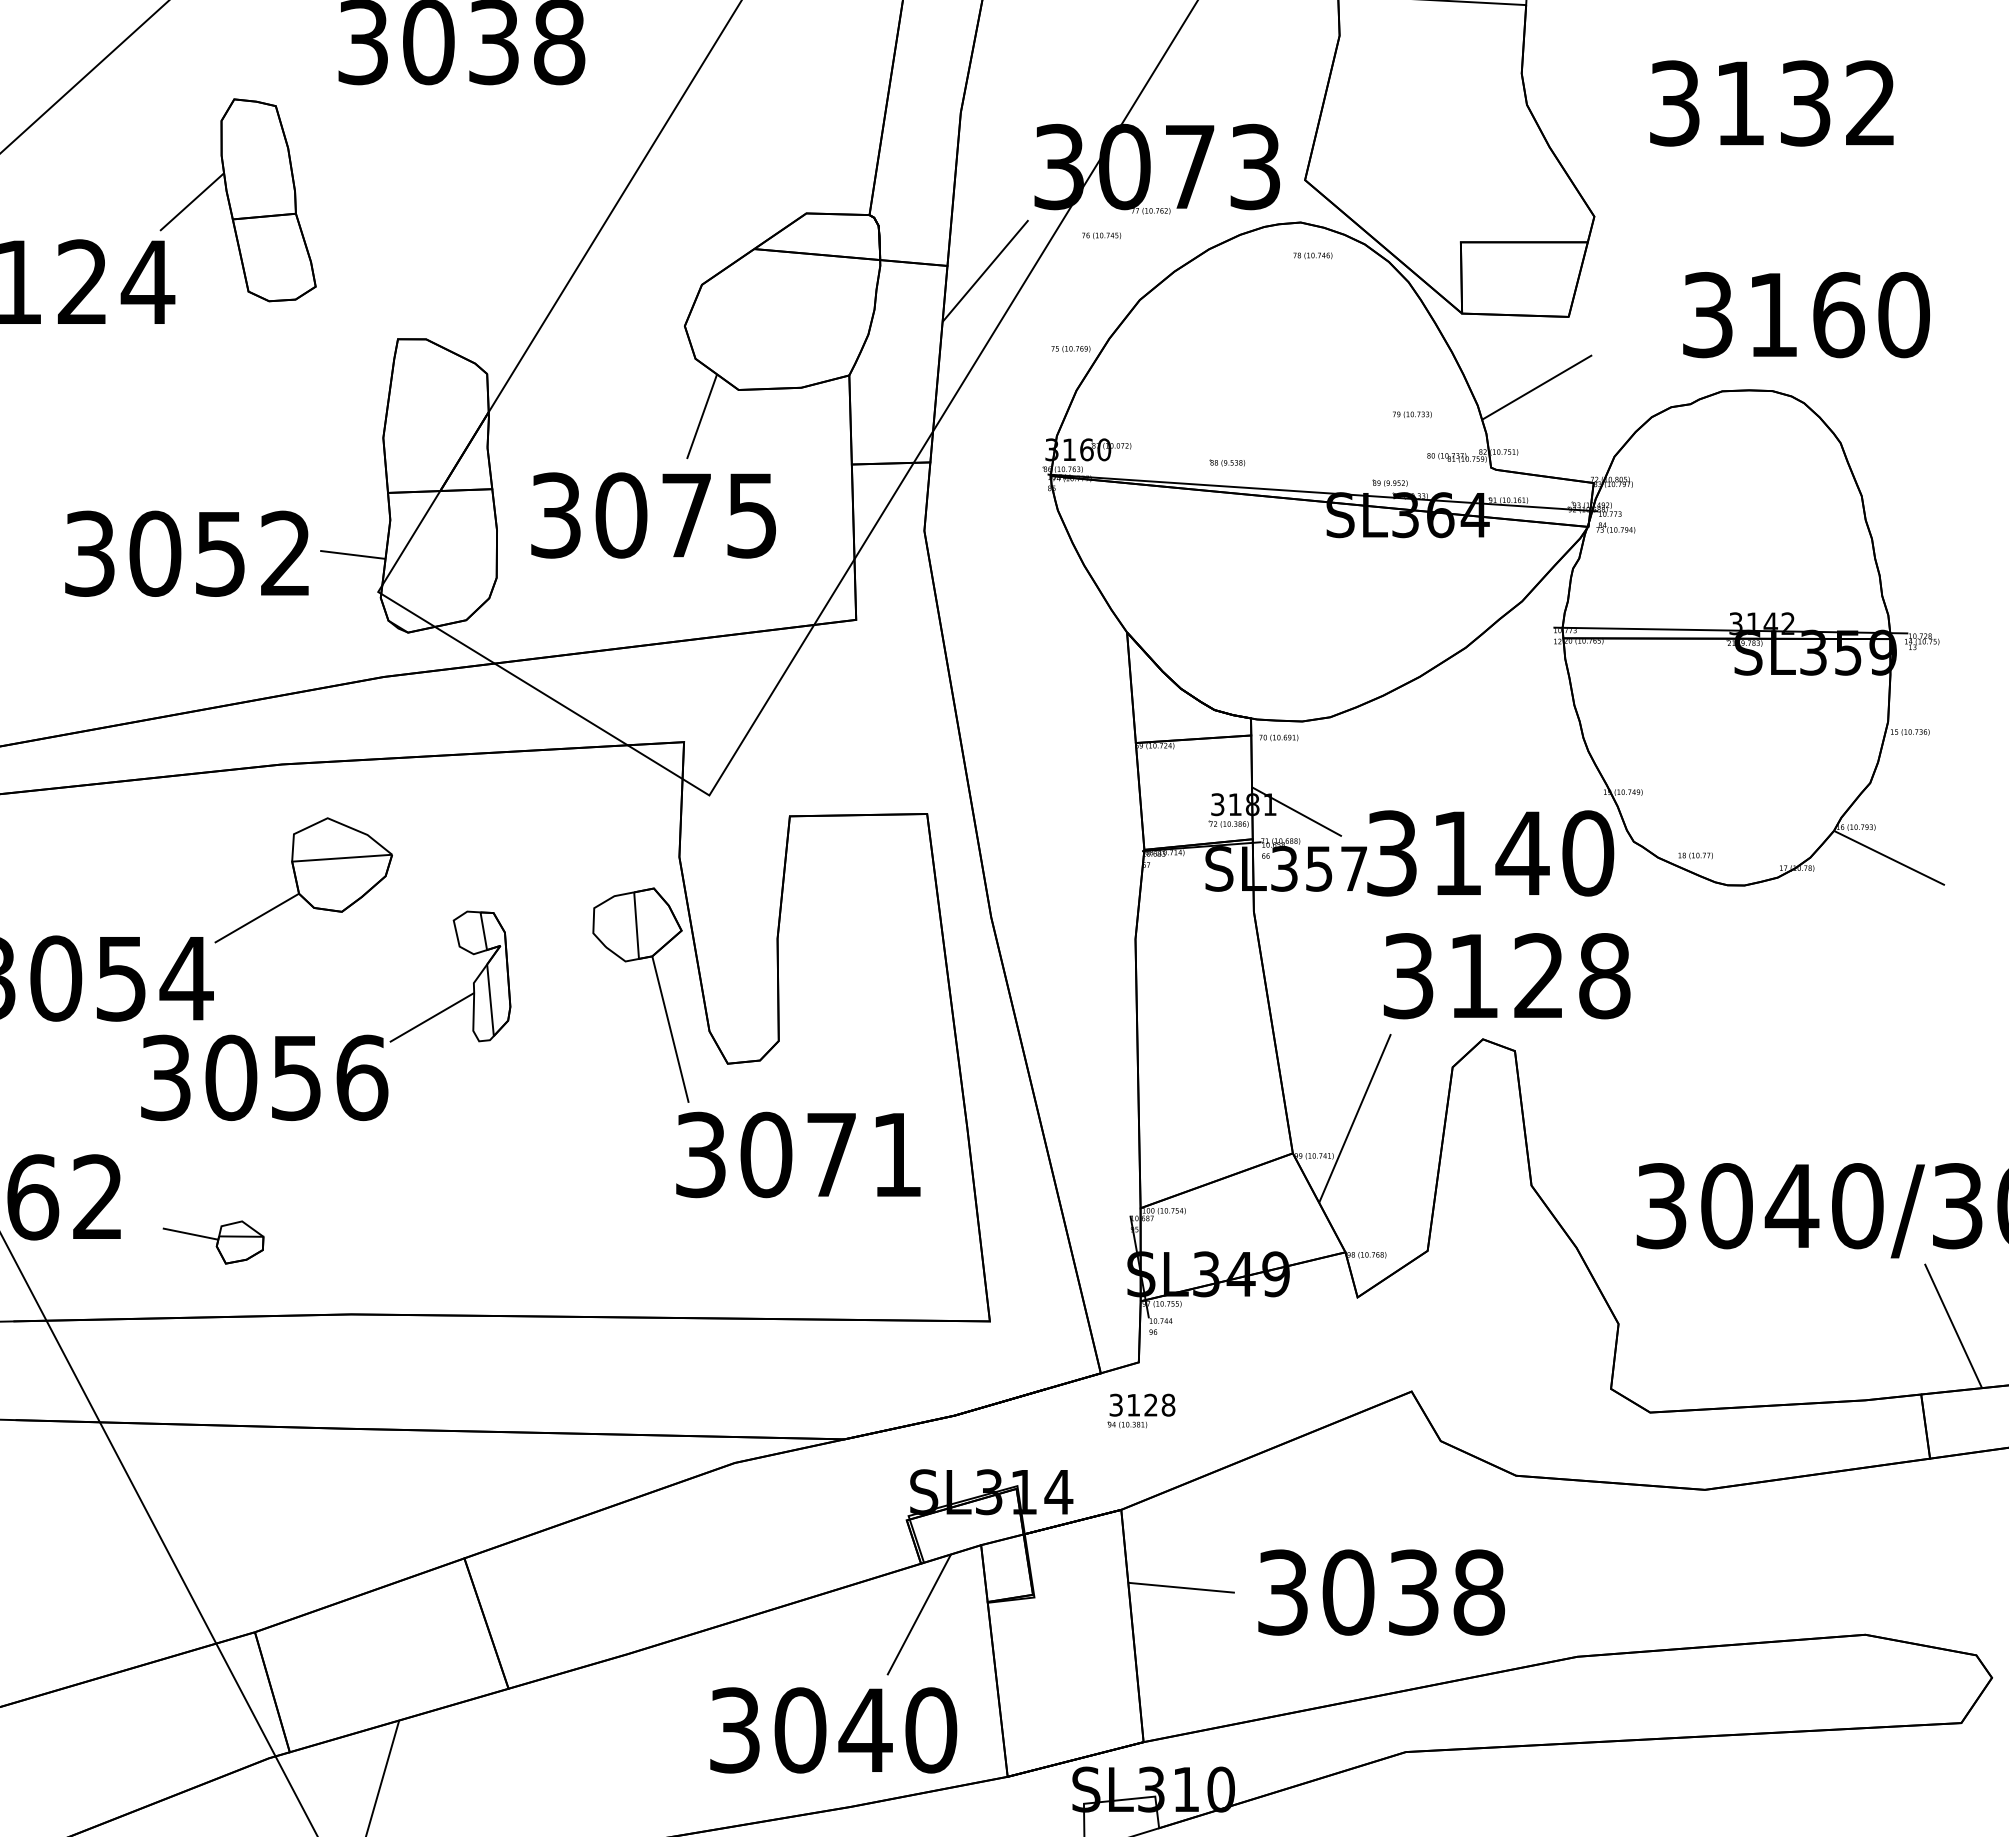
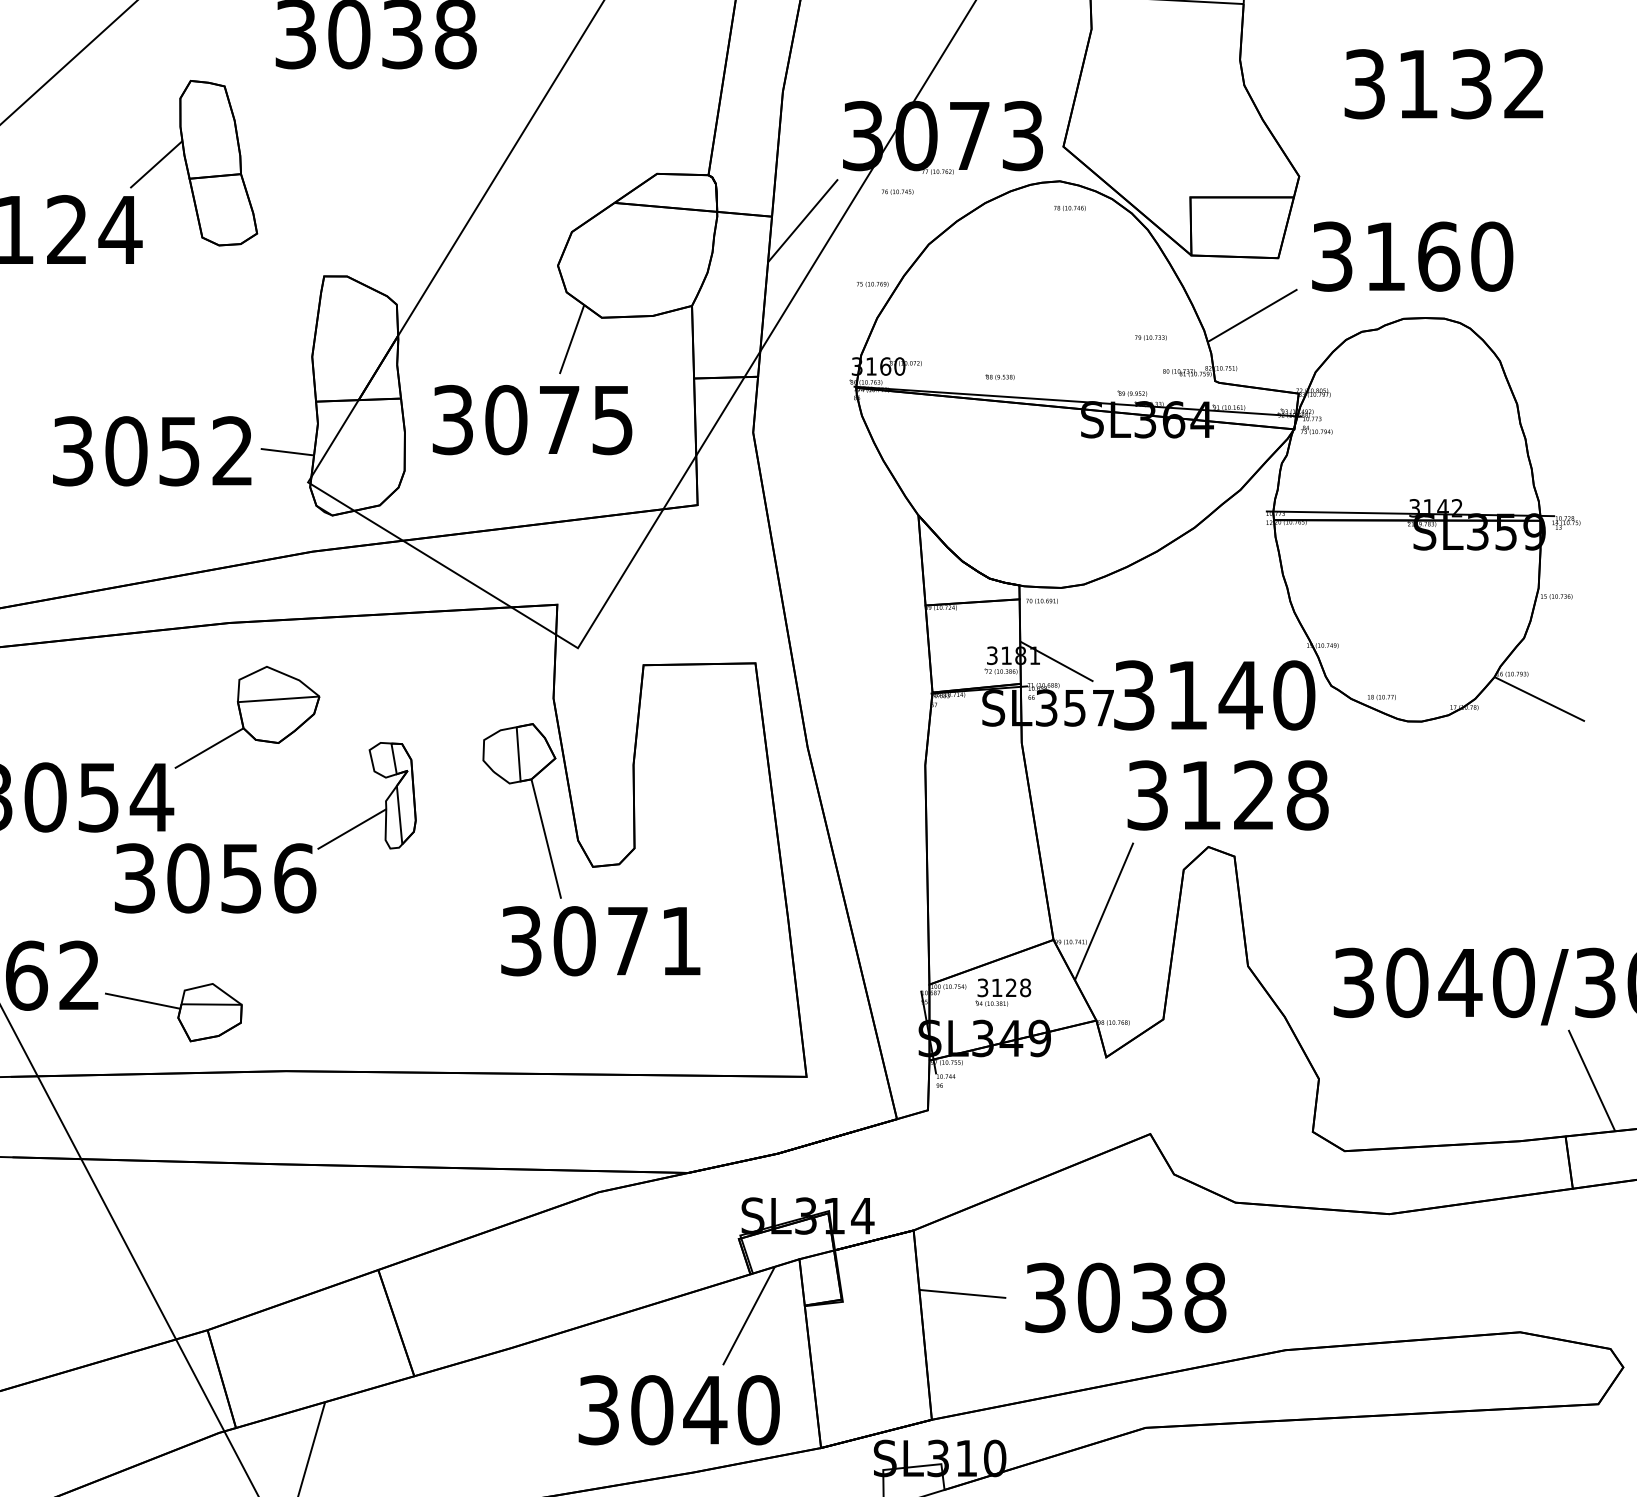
text: (1806, 315) -> (1412, 257), moved
text: (798, 1154) -> (600, 940), moved
part: (213, 1242) -> (173, 1012), size x1.67
part: (1141, 1410) -> (1003, 992), moved

